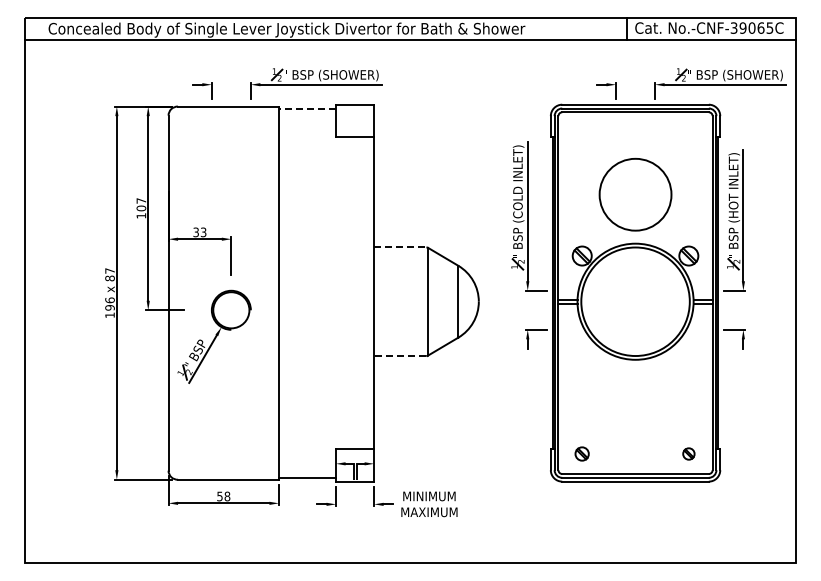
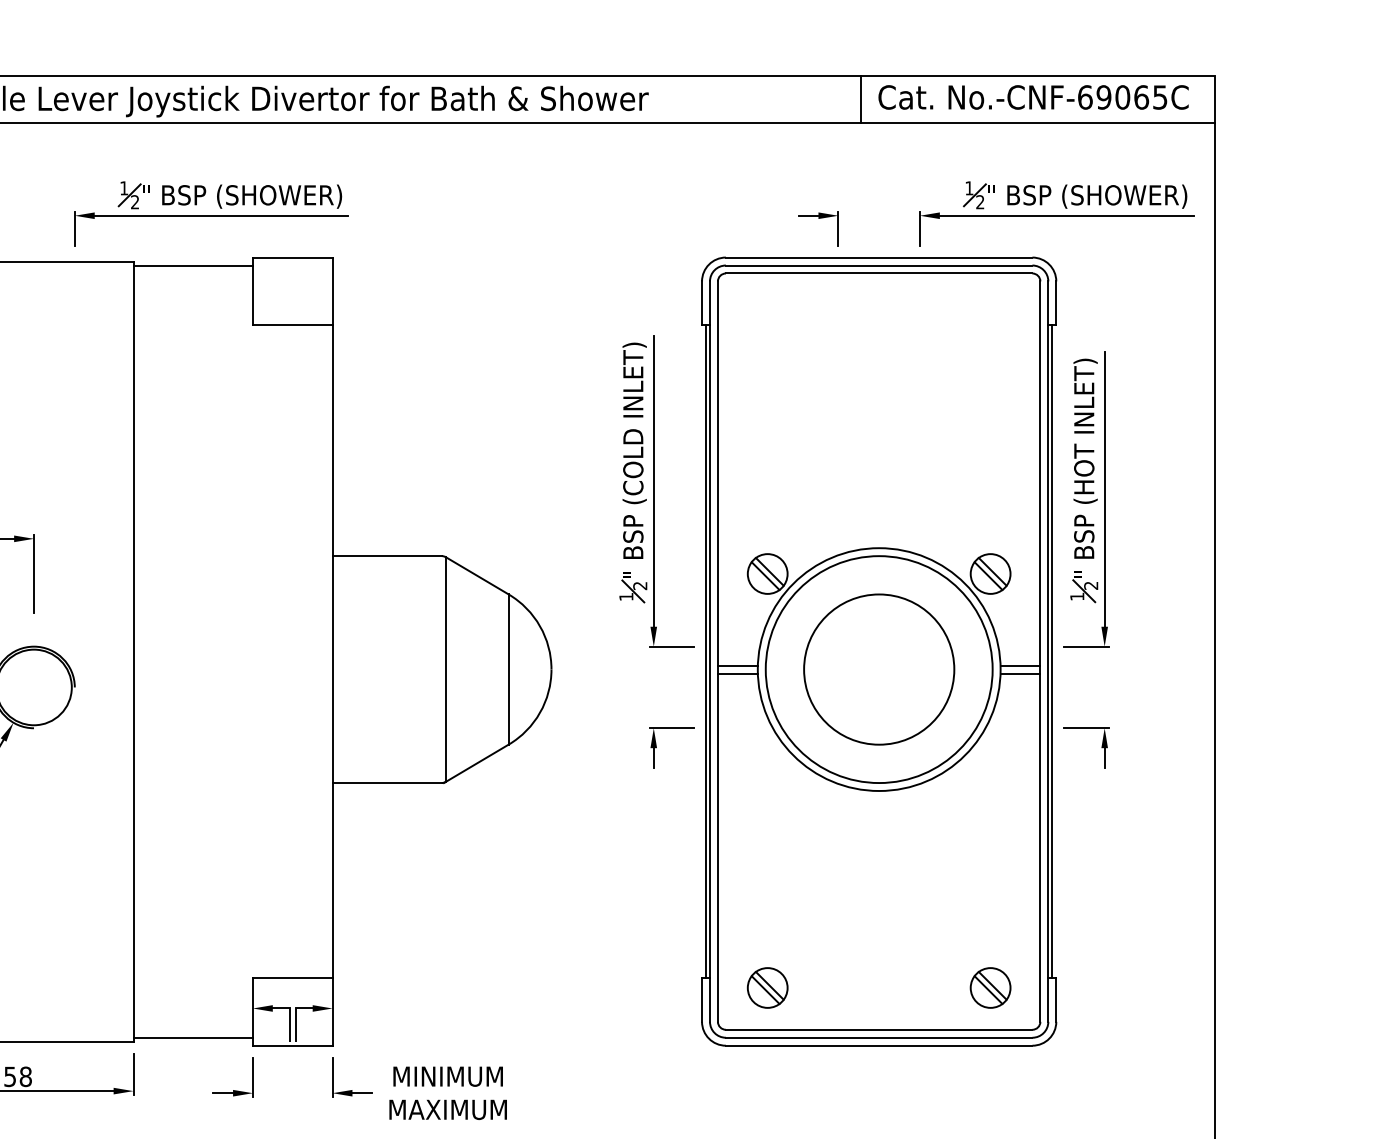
text: (733, 27) -> (1083, 96), No.-CNF-39065C -> No.-CNF-69065C
line: (307, 108) -> (193, 265), dashed -> solid
circle: (635, 194) -> (879, 669), moved
line: (400, 247) -> (387, 556), dashed -> solid
line: (399, 355) -> (385, 781), dashed -> solid
part: (581, 453) -> (766, 986), size x1.43
part: (688, 453) -> (989, 986), size x1.67

